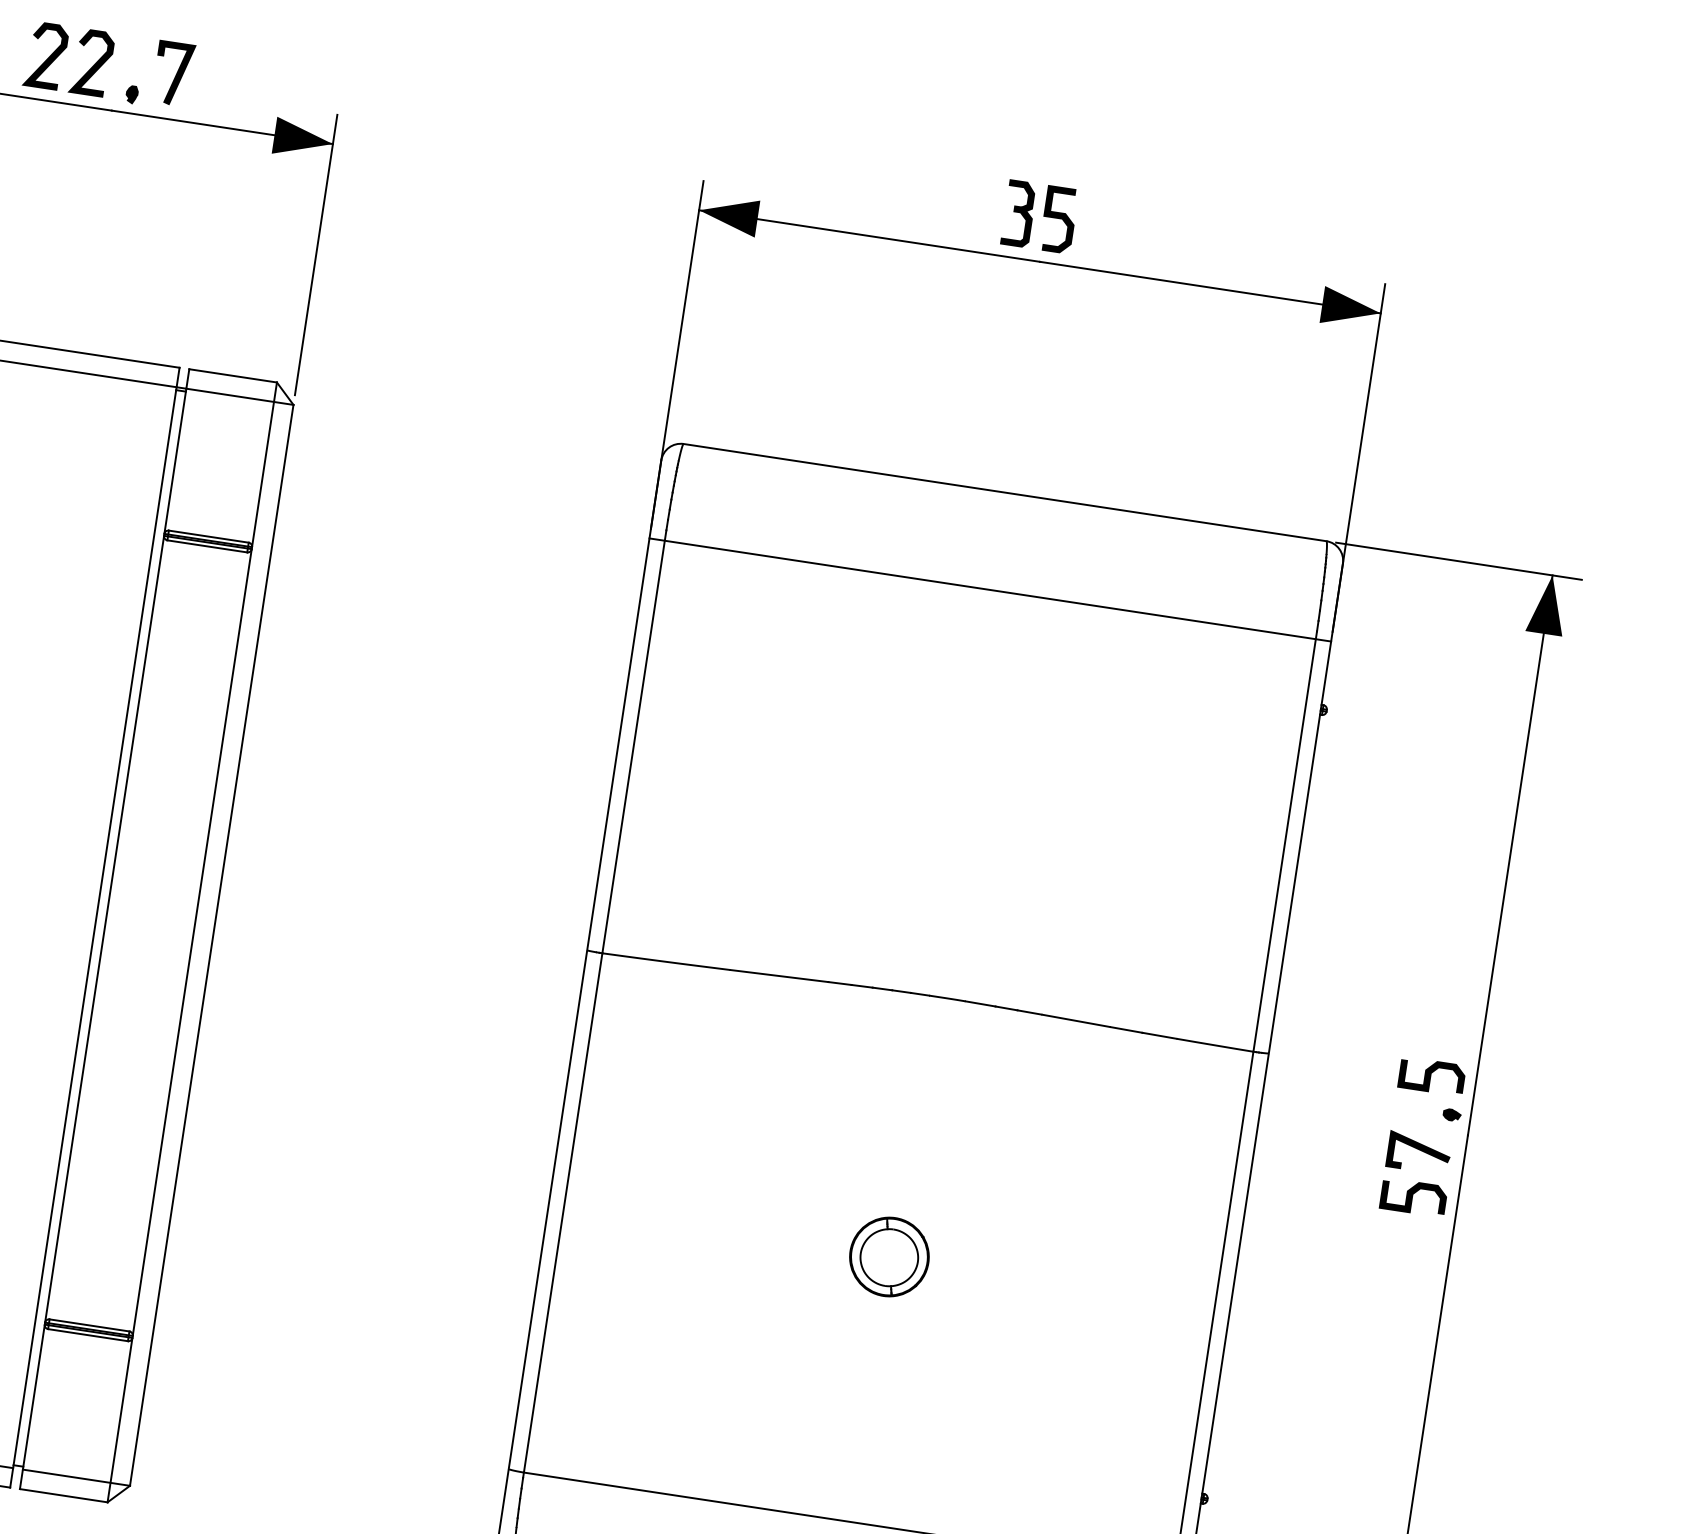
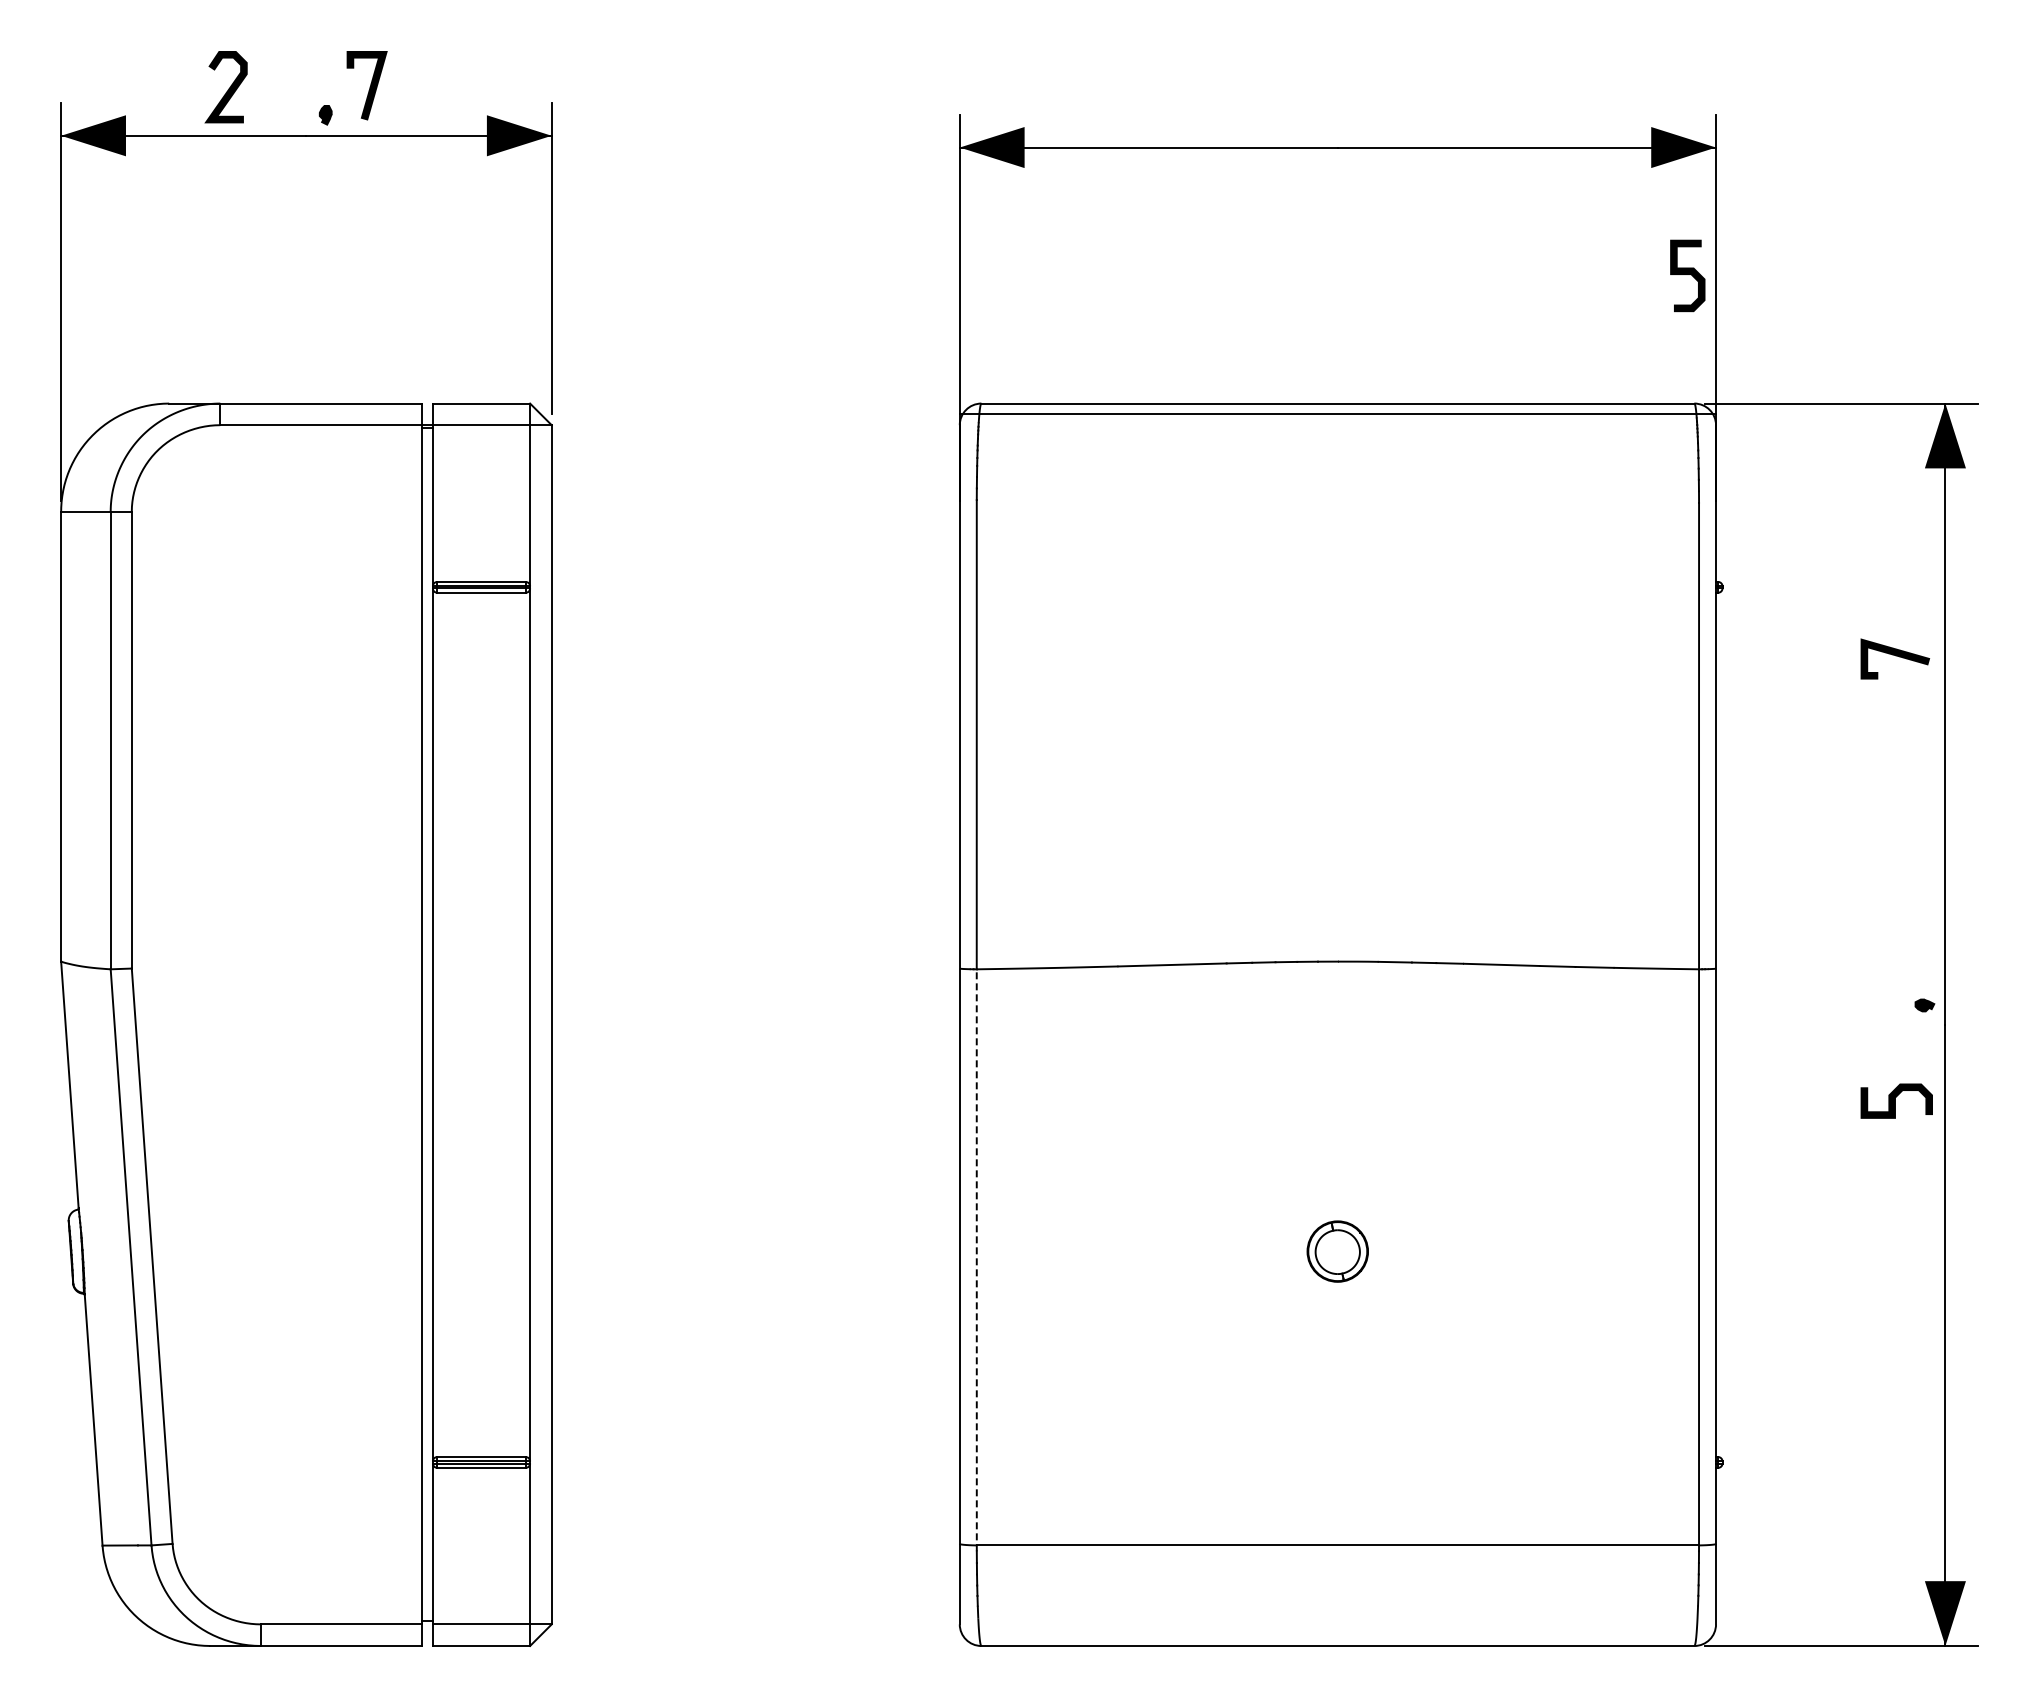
curve: (92, 65) -> (278, 89), removed
part: (1019, 213) -> (1307, 98), removed
curve: (1059, 218) -> (1687, 274), moved
line: (989, 589) -> (1337, 413), moved
curve: (1430, 1076) -> (1895, 966), removed
line: (1419, 1150) -> (1895, 656), moved
line: (562, 1214) -> (976, 1259), solid -> dashed
part: (889, 1256) -> (1337, 1251), size x0.7

